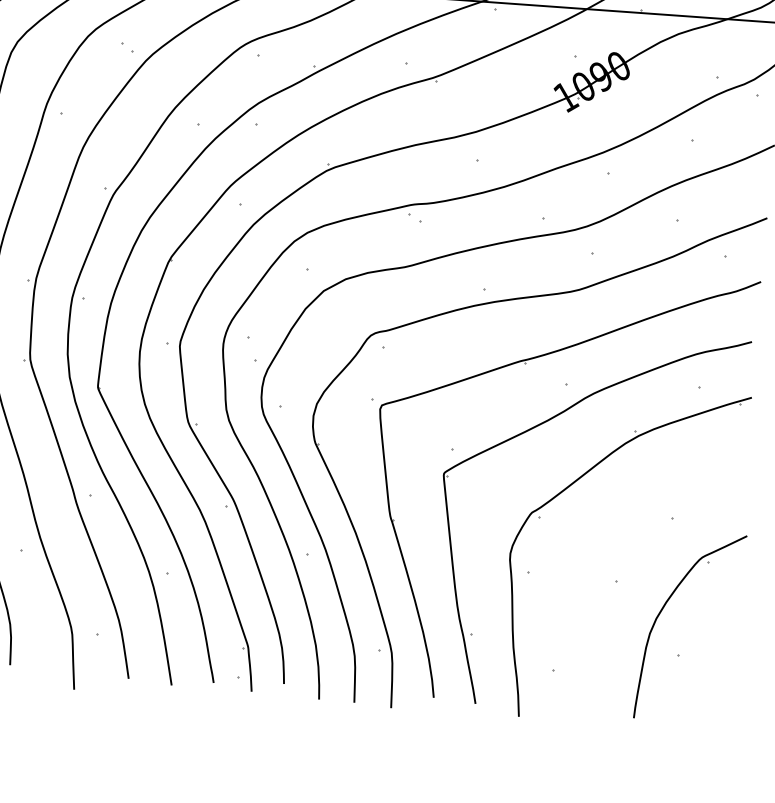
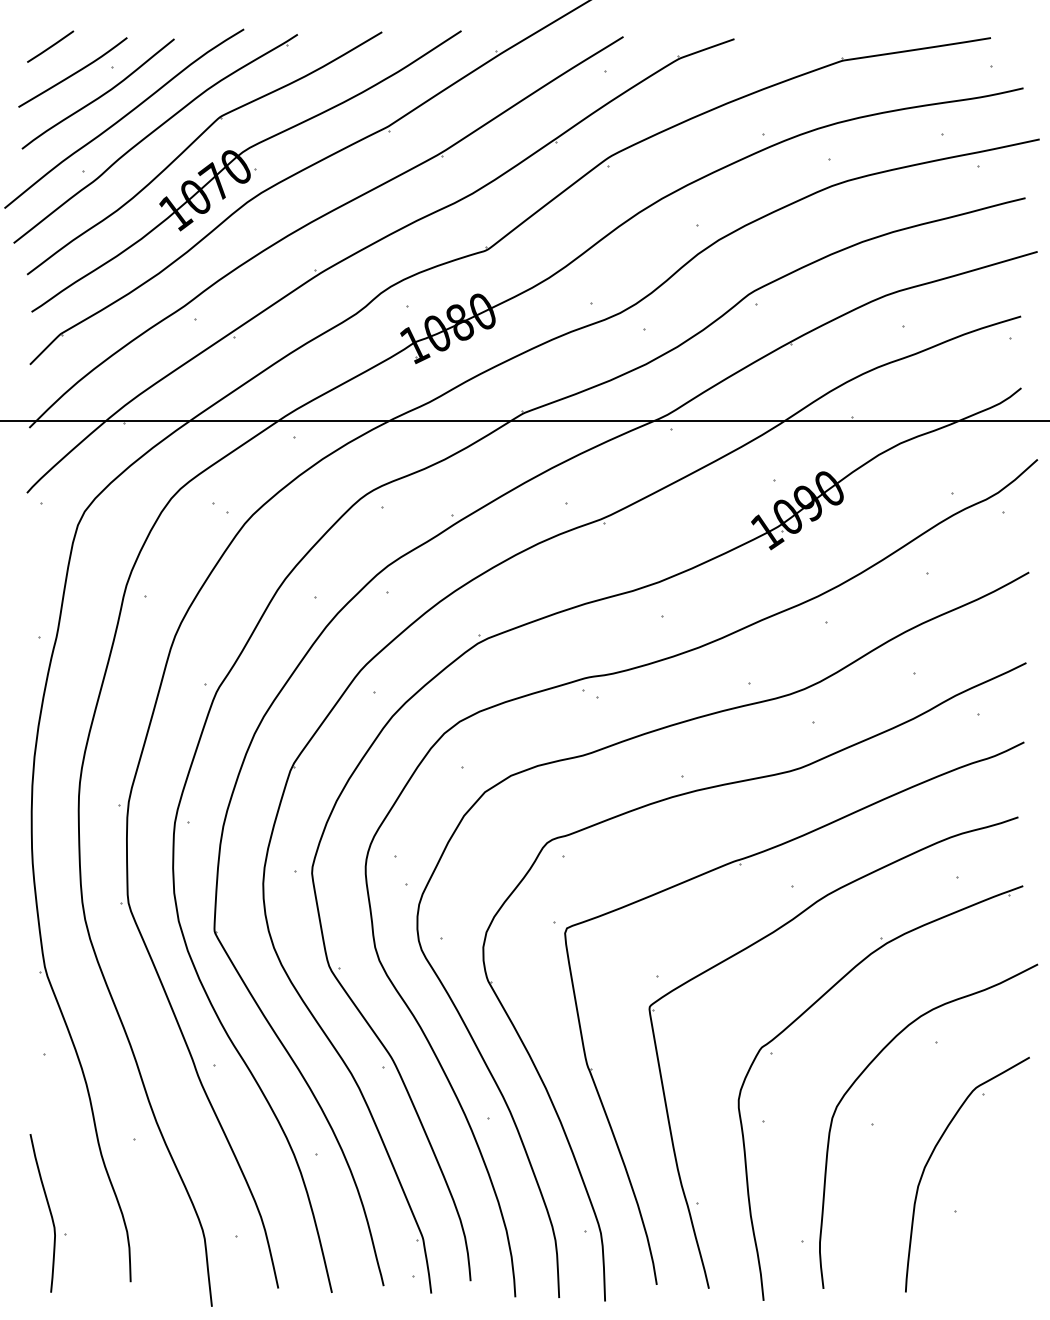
curve: (615, 535) -> (867, 1068), added

